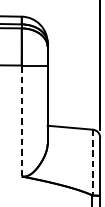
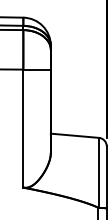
line: (21, 120) -> (23, 128), dashed -> solid
line: (93, 163) -> (99, 173), dashed -> solid

